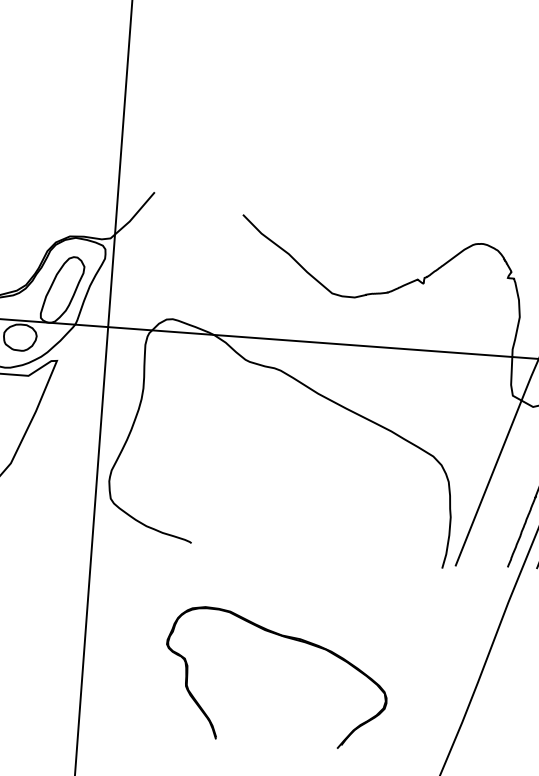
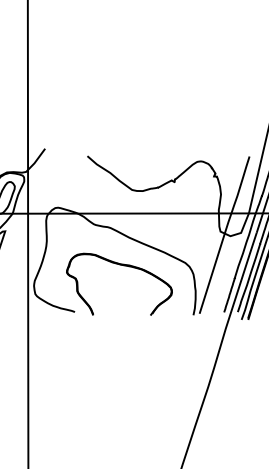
part: (287, 640) -> (123, 266), moved

